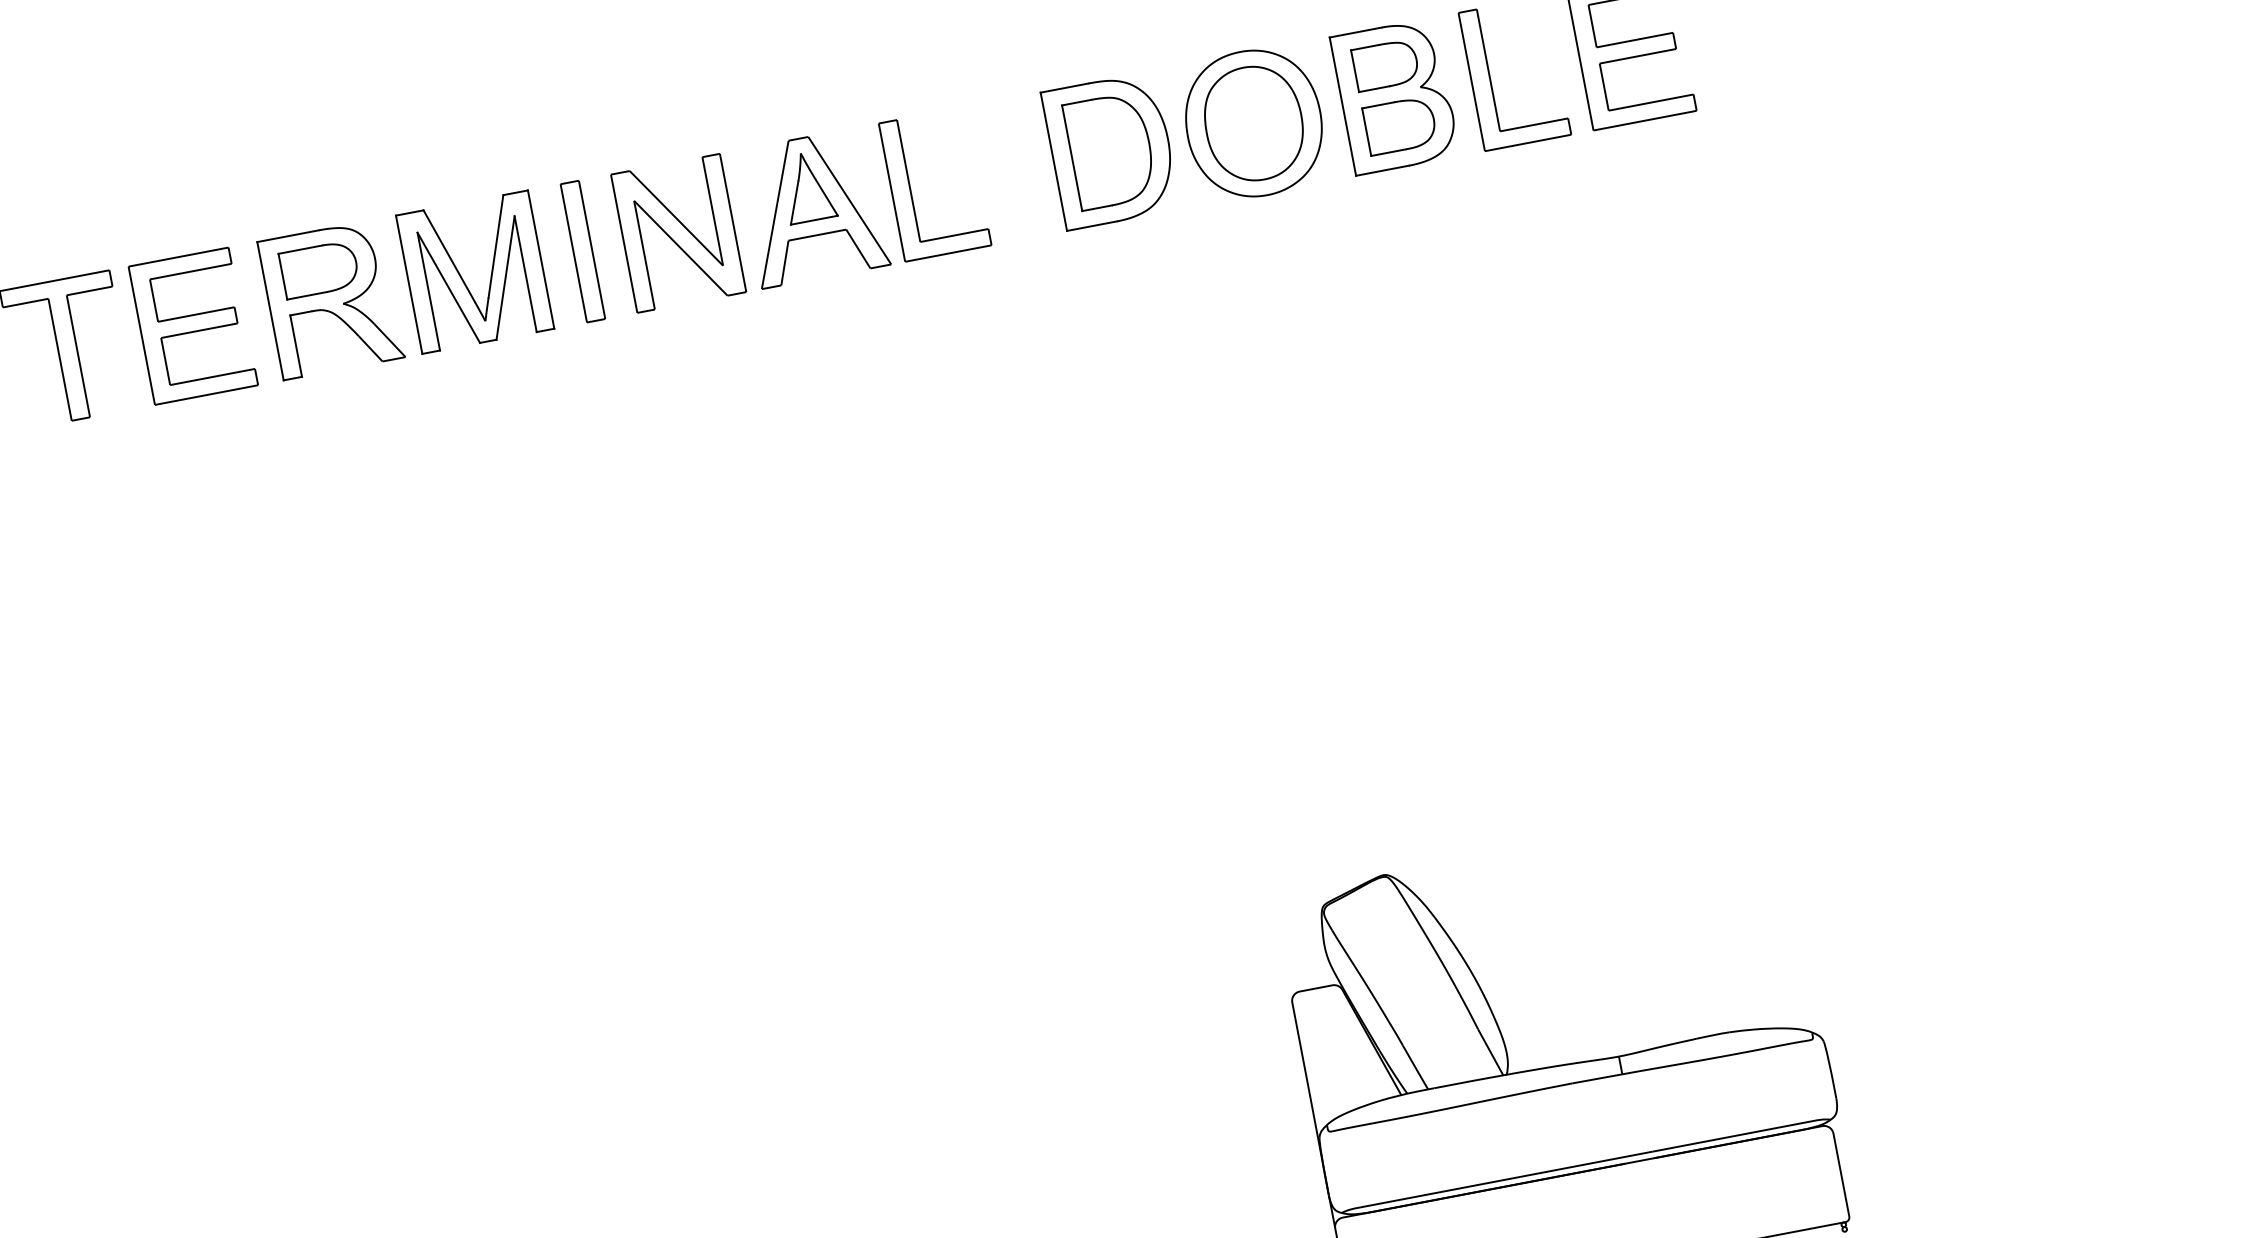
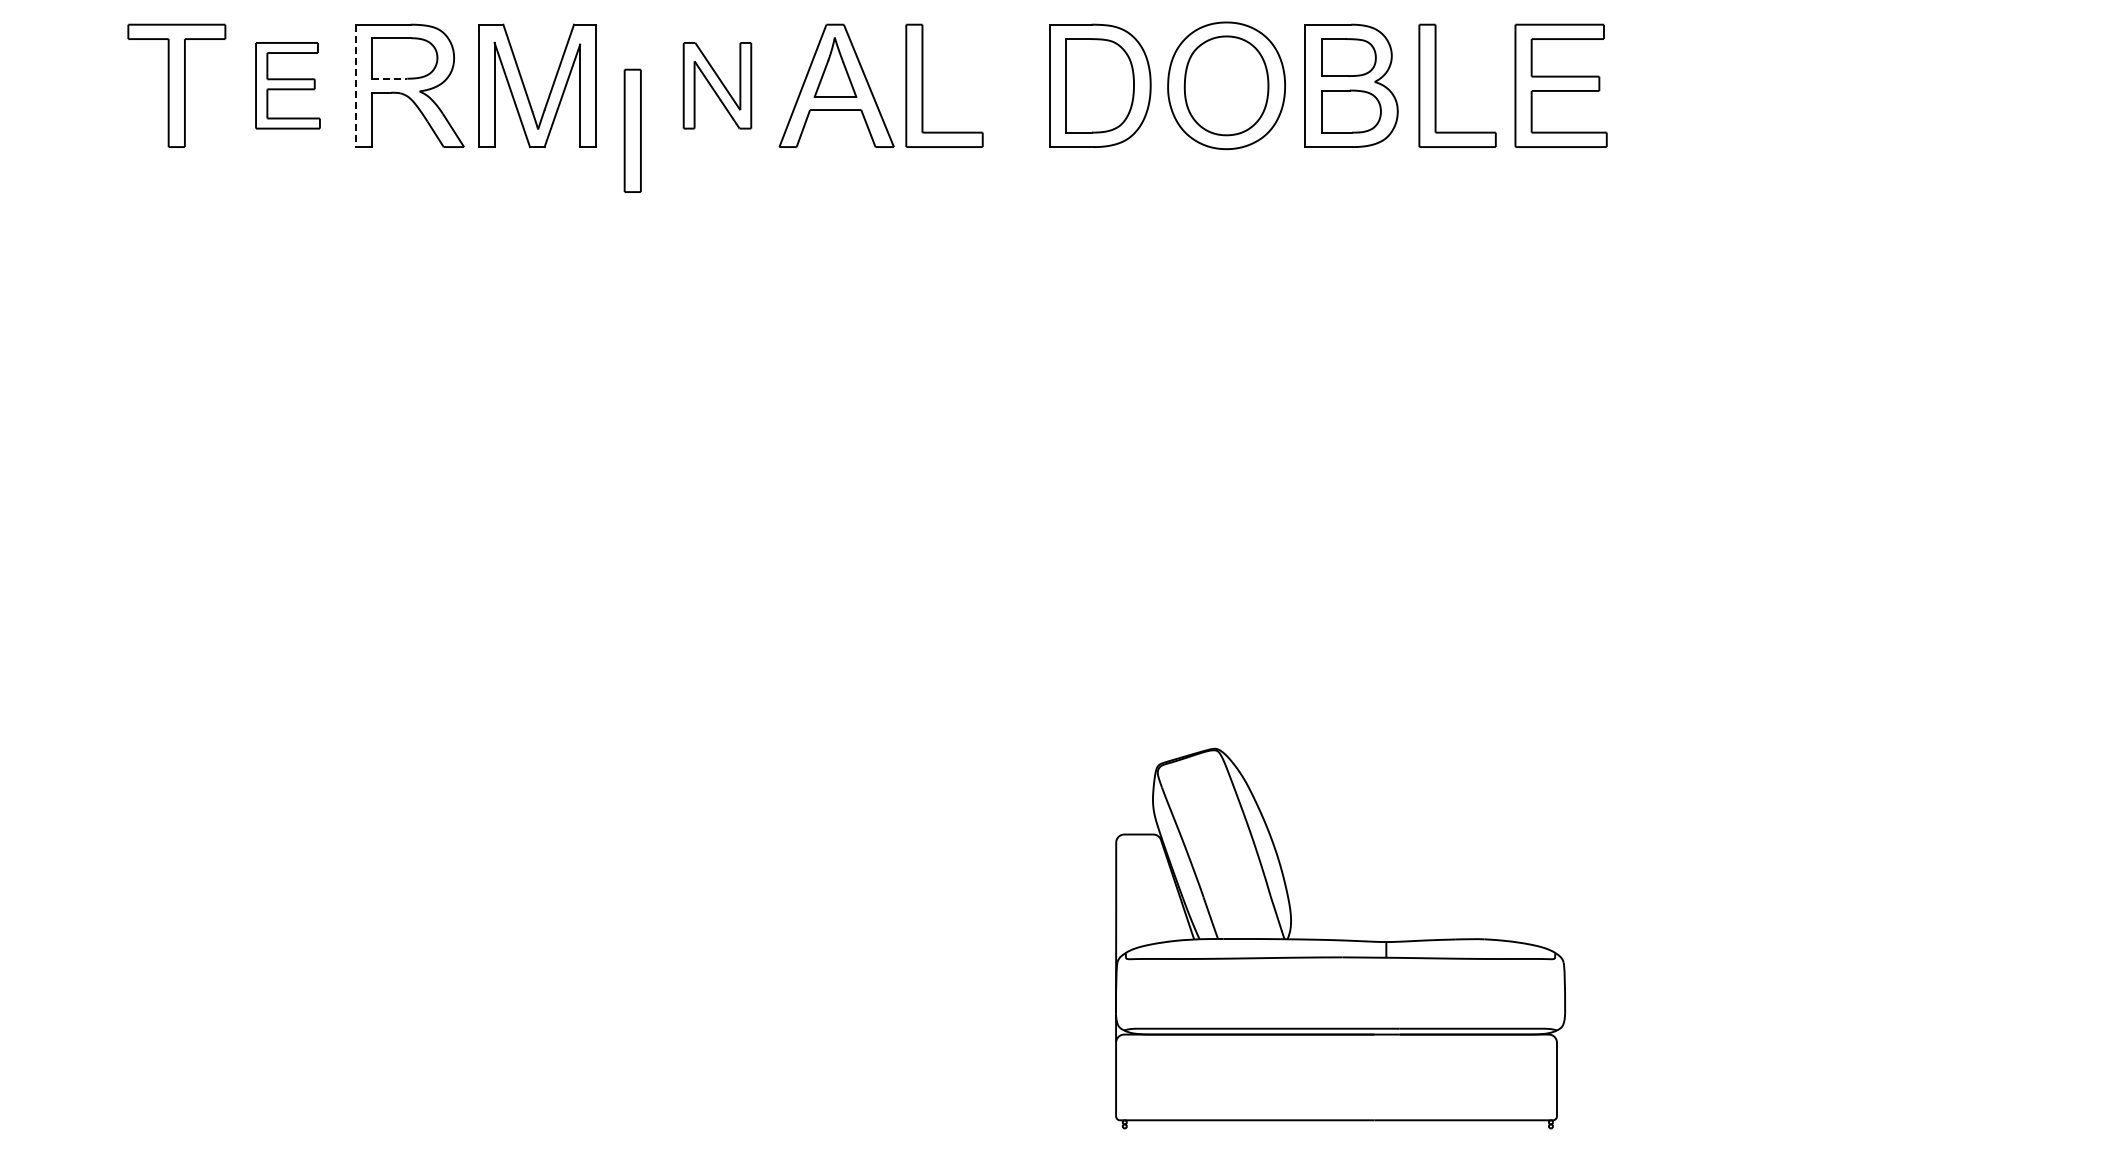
part: (678, 232) -> (717, 85), size x0.7
part: (582, 251) -> (632, 130), moved
line: (307, 295) -> (390, 78), solid -> dashed
line: (270, 311) -> (356, 86), solid -> dashed
part: (192, 325) -> (287, 85), size x0.7

